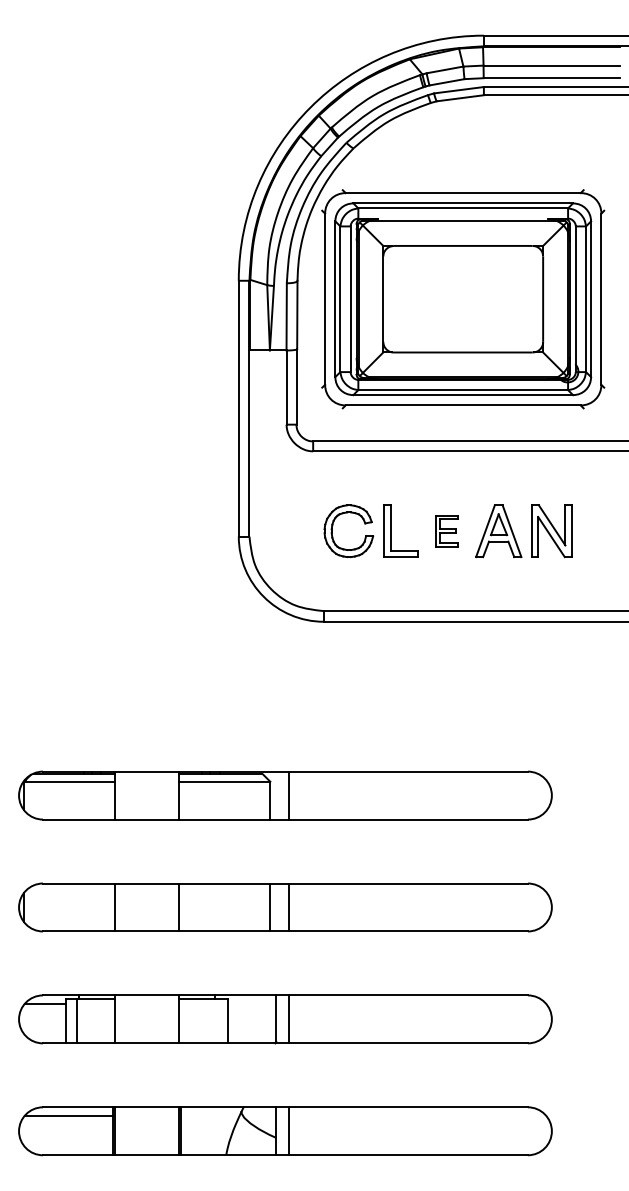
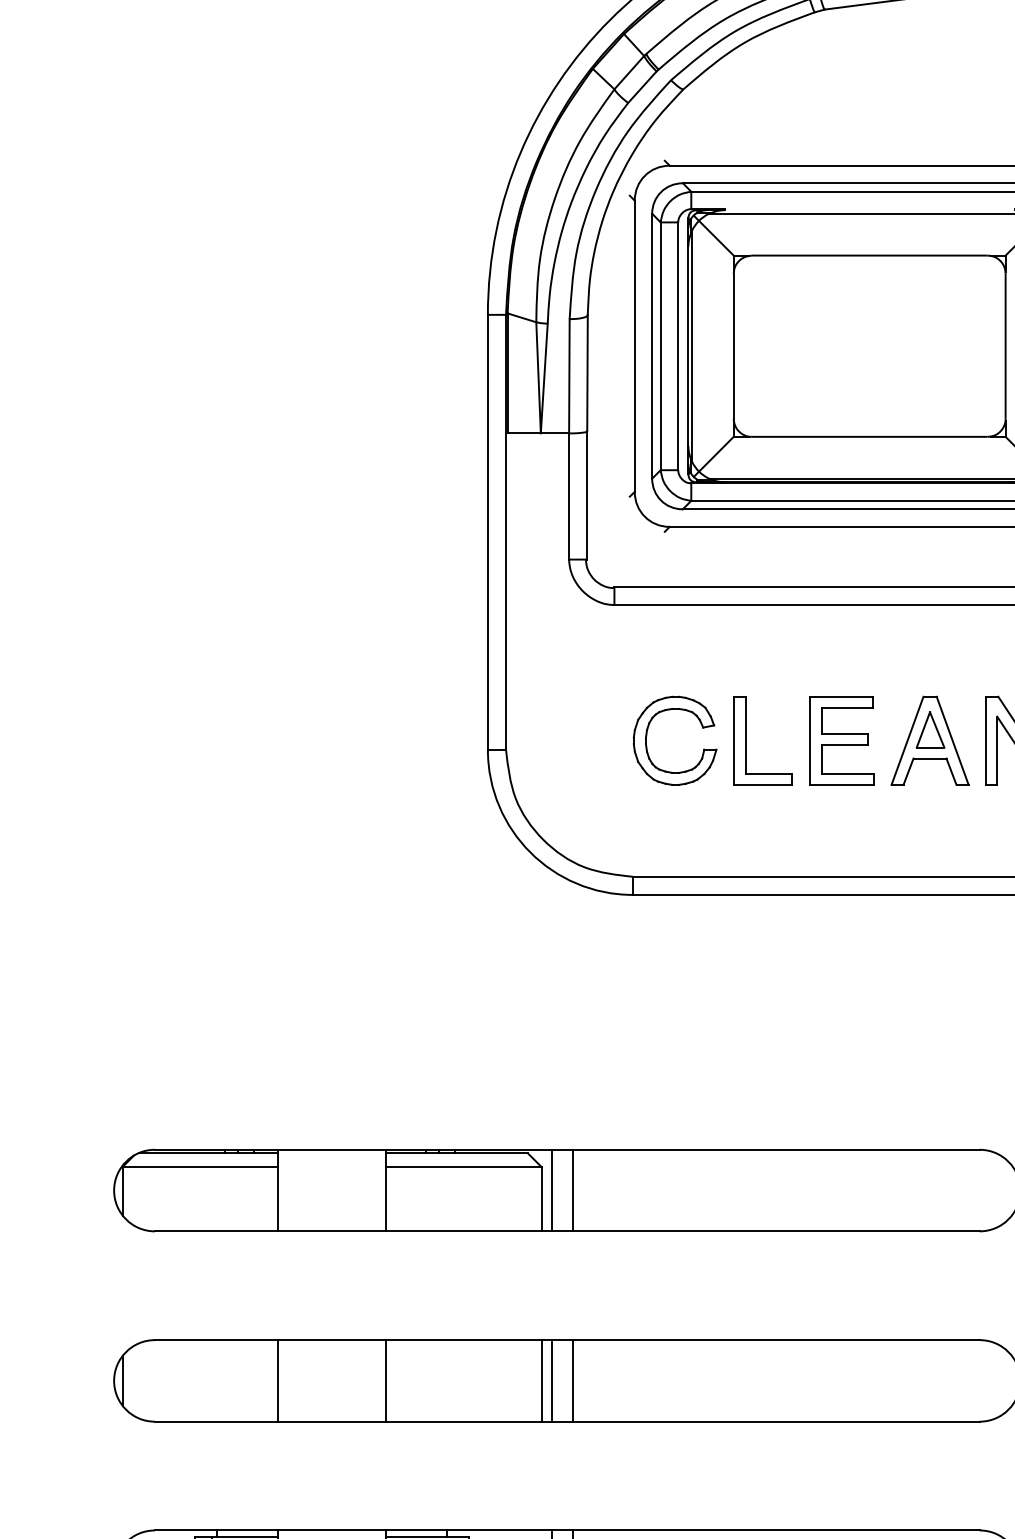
part: (446, 530) -> (841, 739), size x1.67
line: (276, 795) -> (552, 1190), added
line: (276, 907) -> (552, 1380), added

